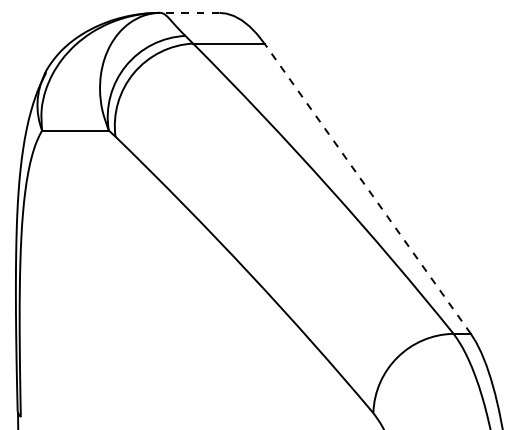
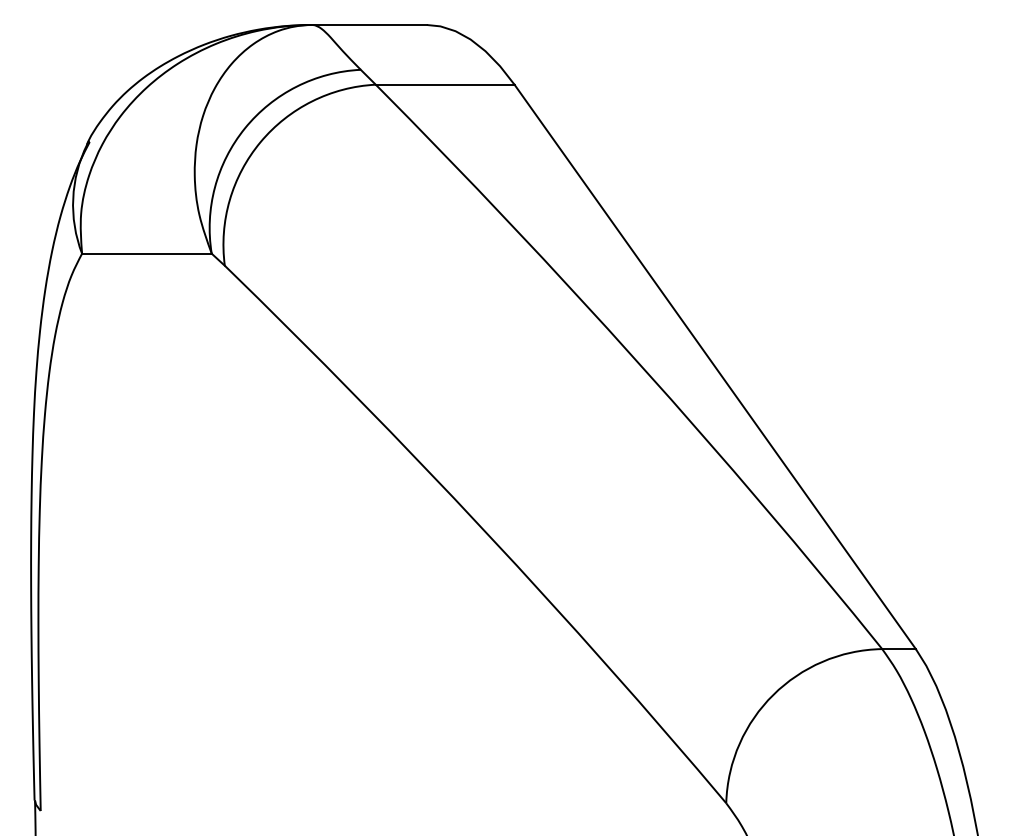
line: (189, 12) -> (368, 24), dashed -> solid
line: (367, 188) -> (714, 366), dashed -> solid

